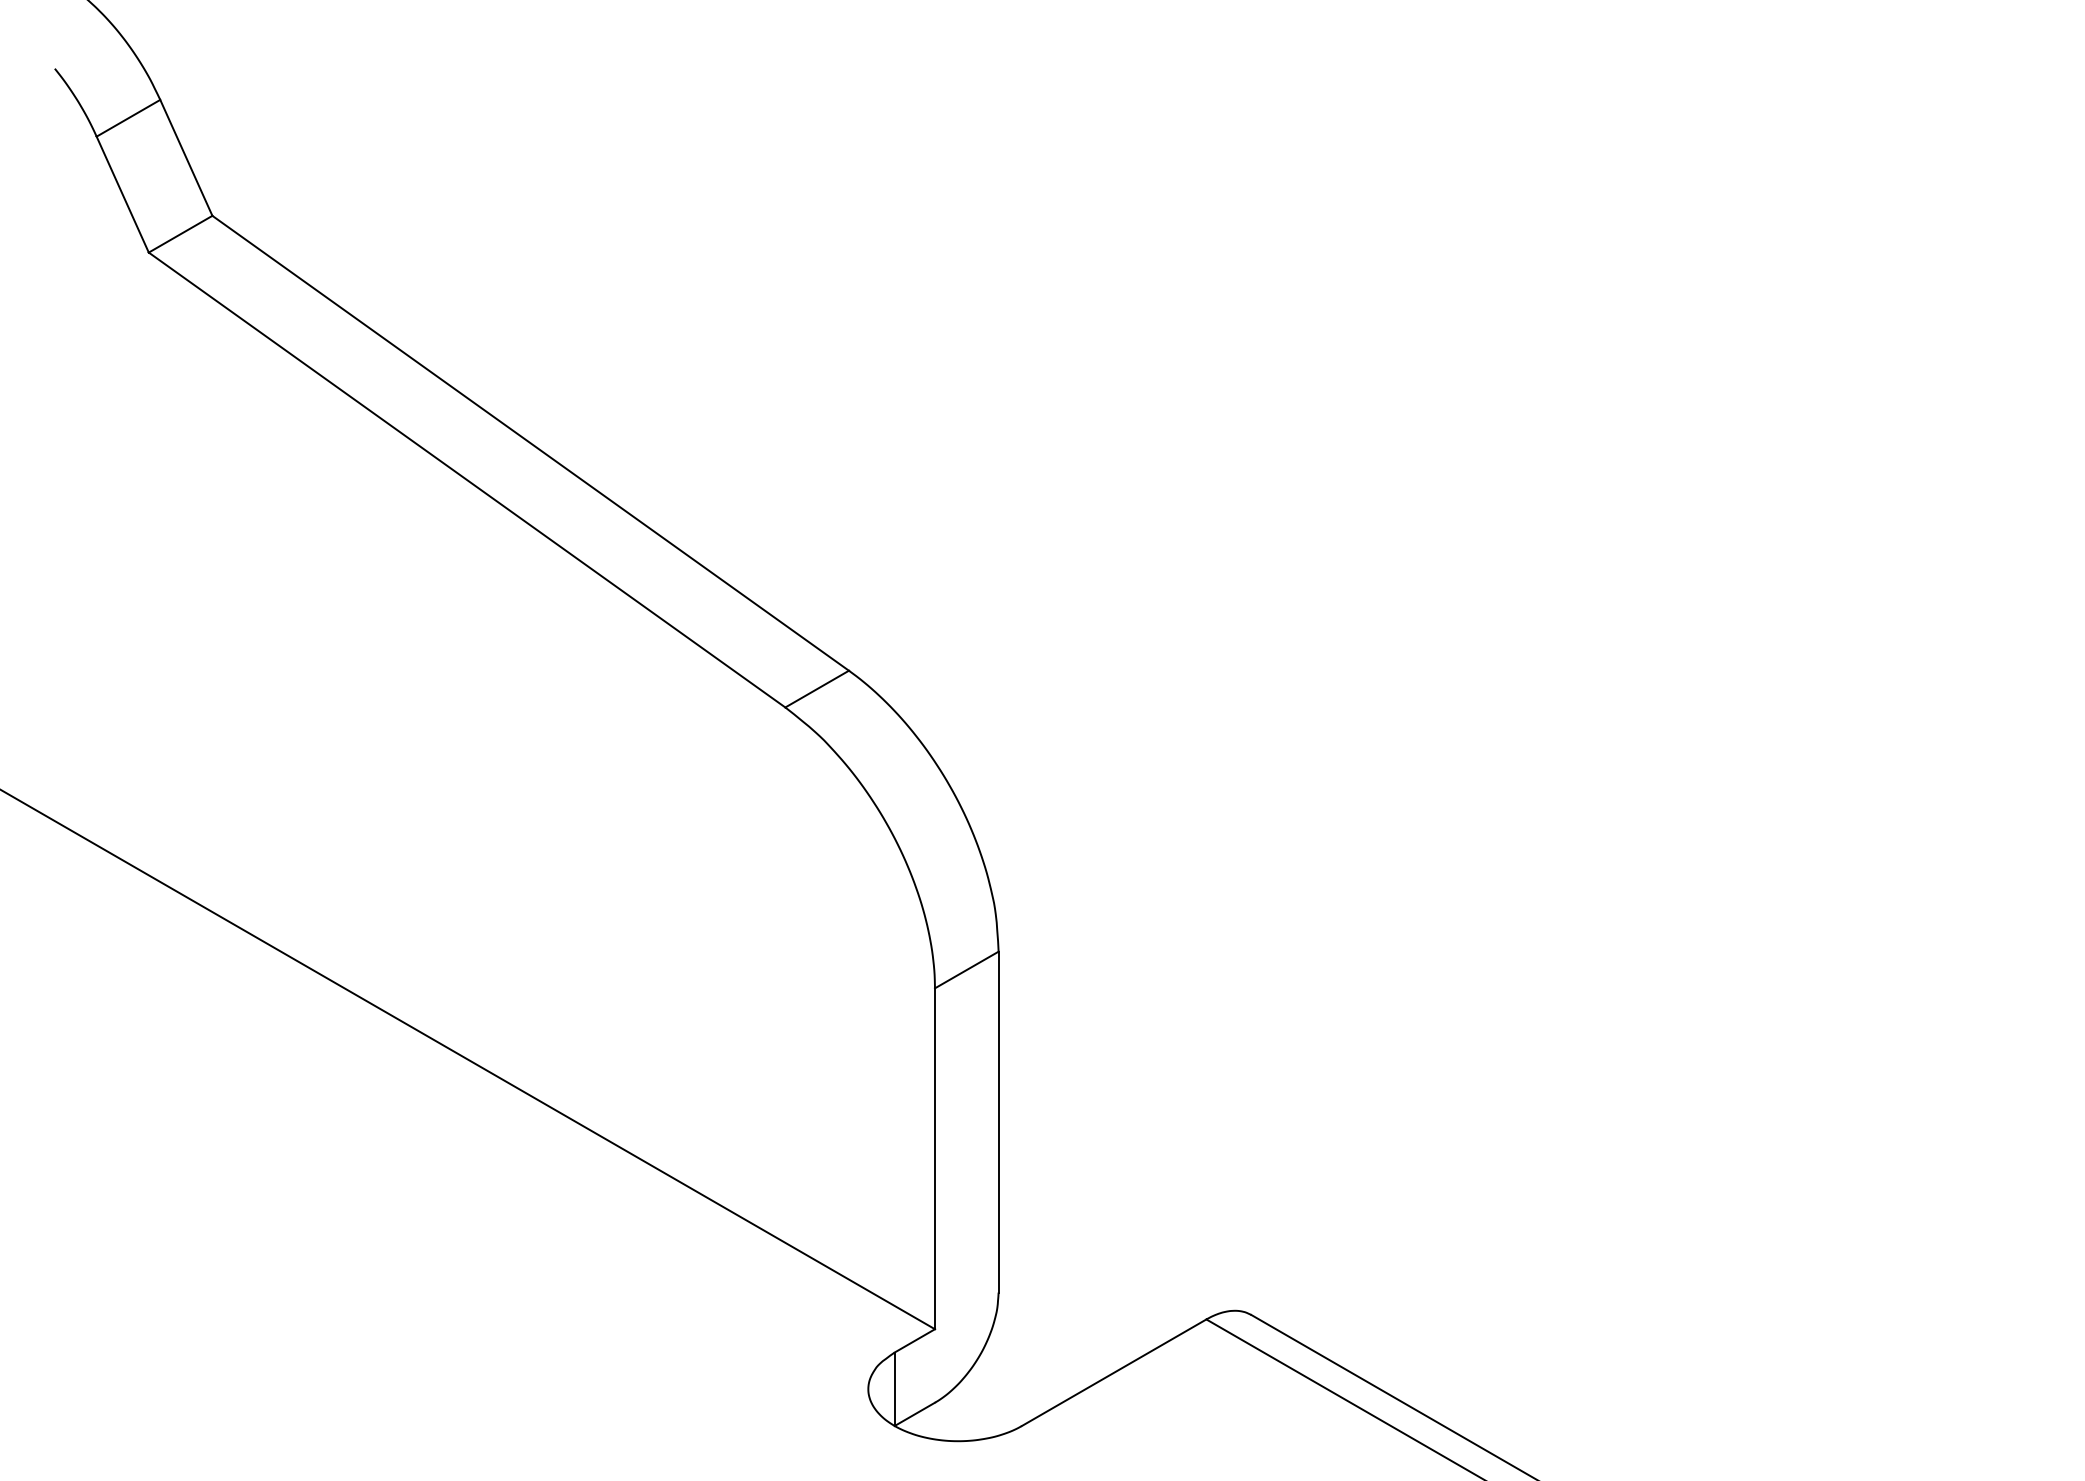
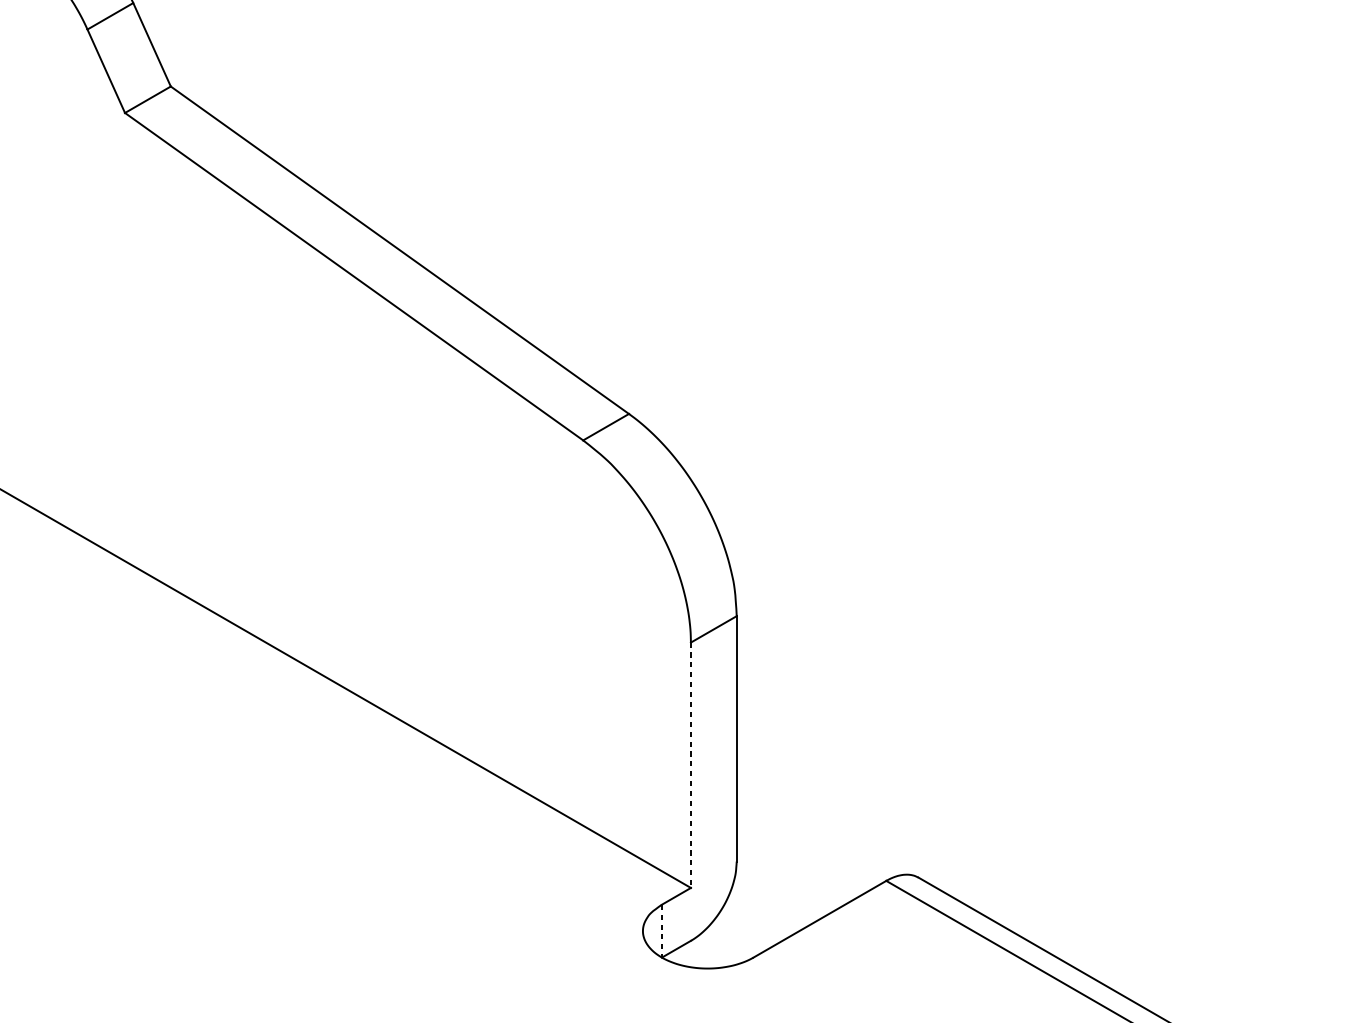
line: (935, 1159) -> (691, 765), solid -> dashed
line: (894, 1389) -> (661, 931), solid -> dashed

